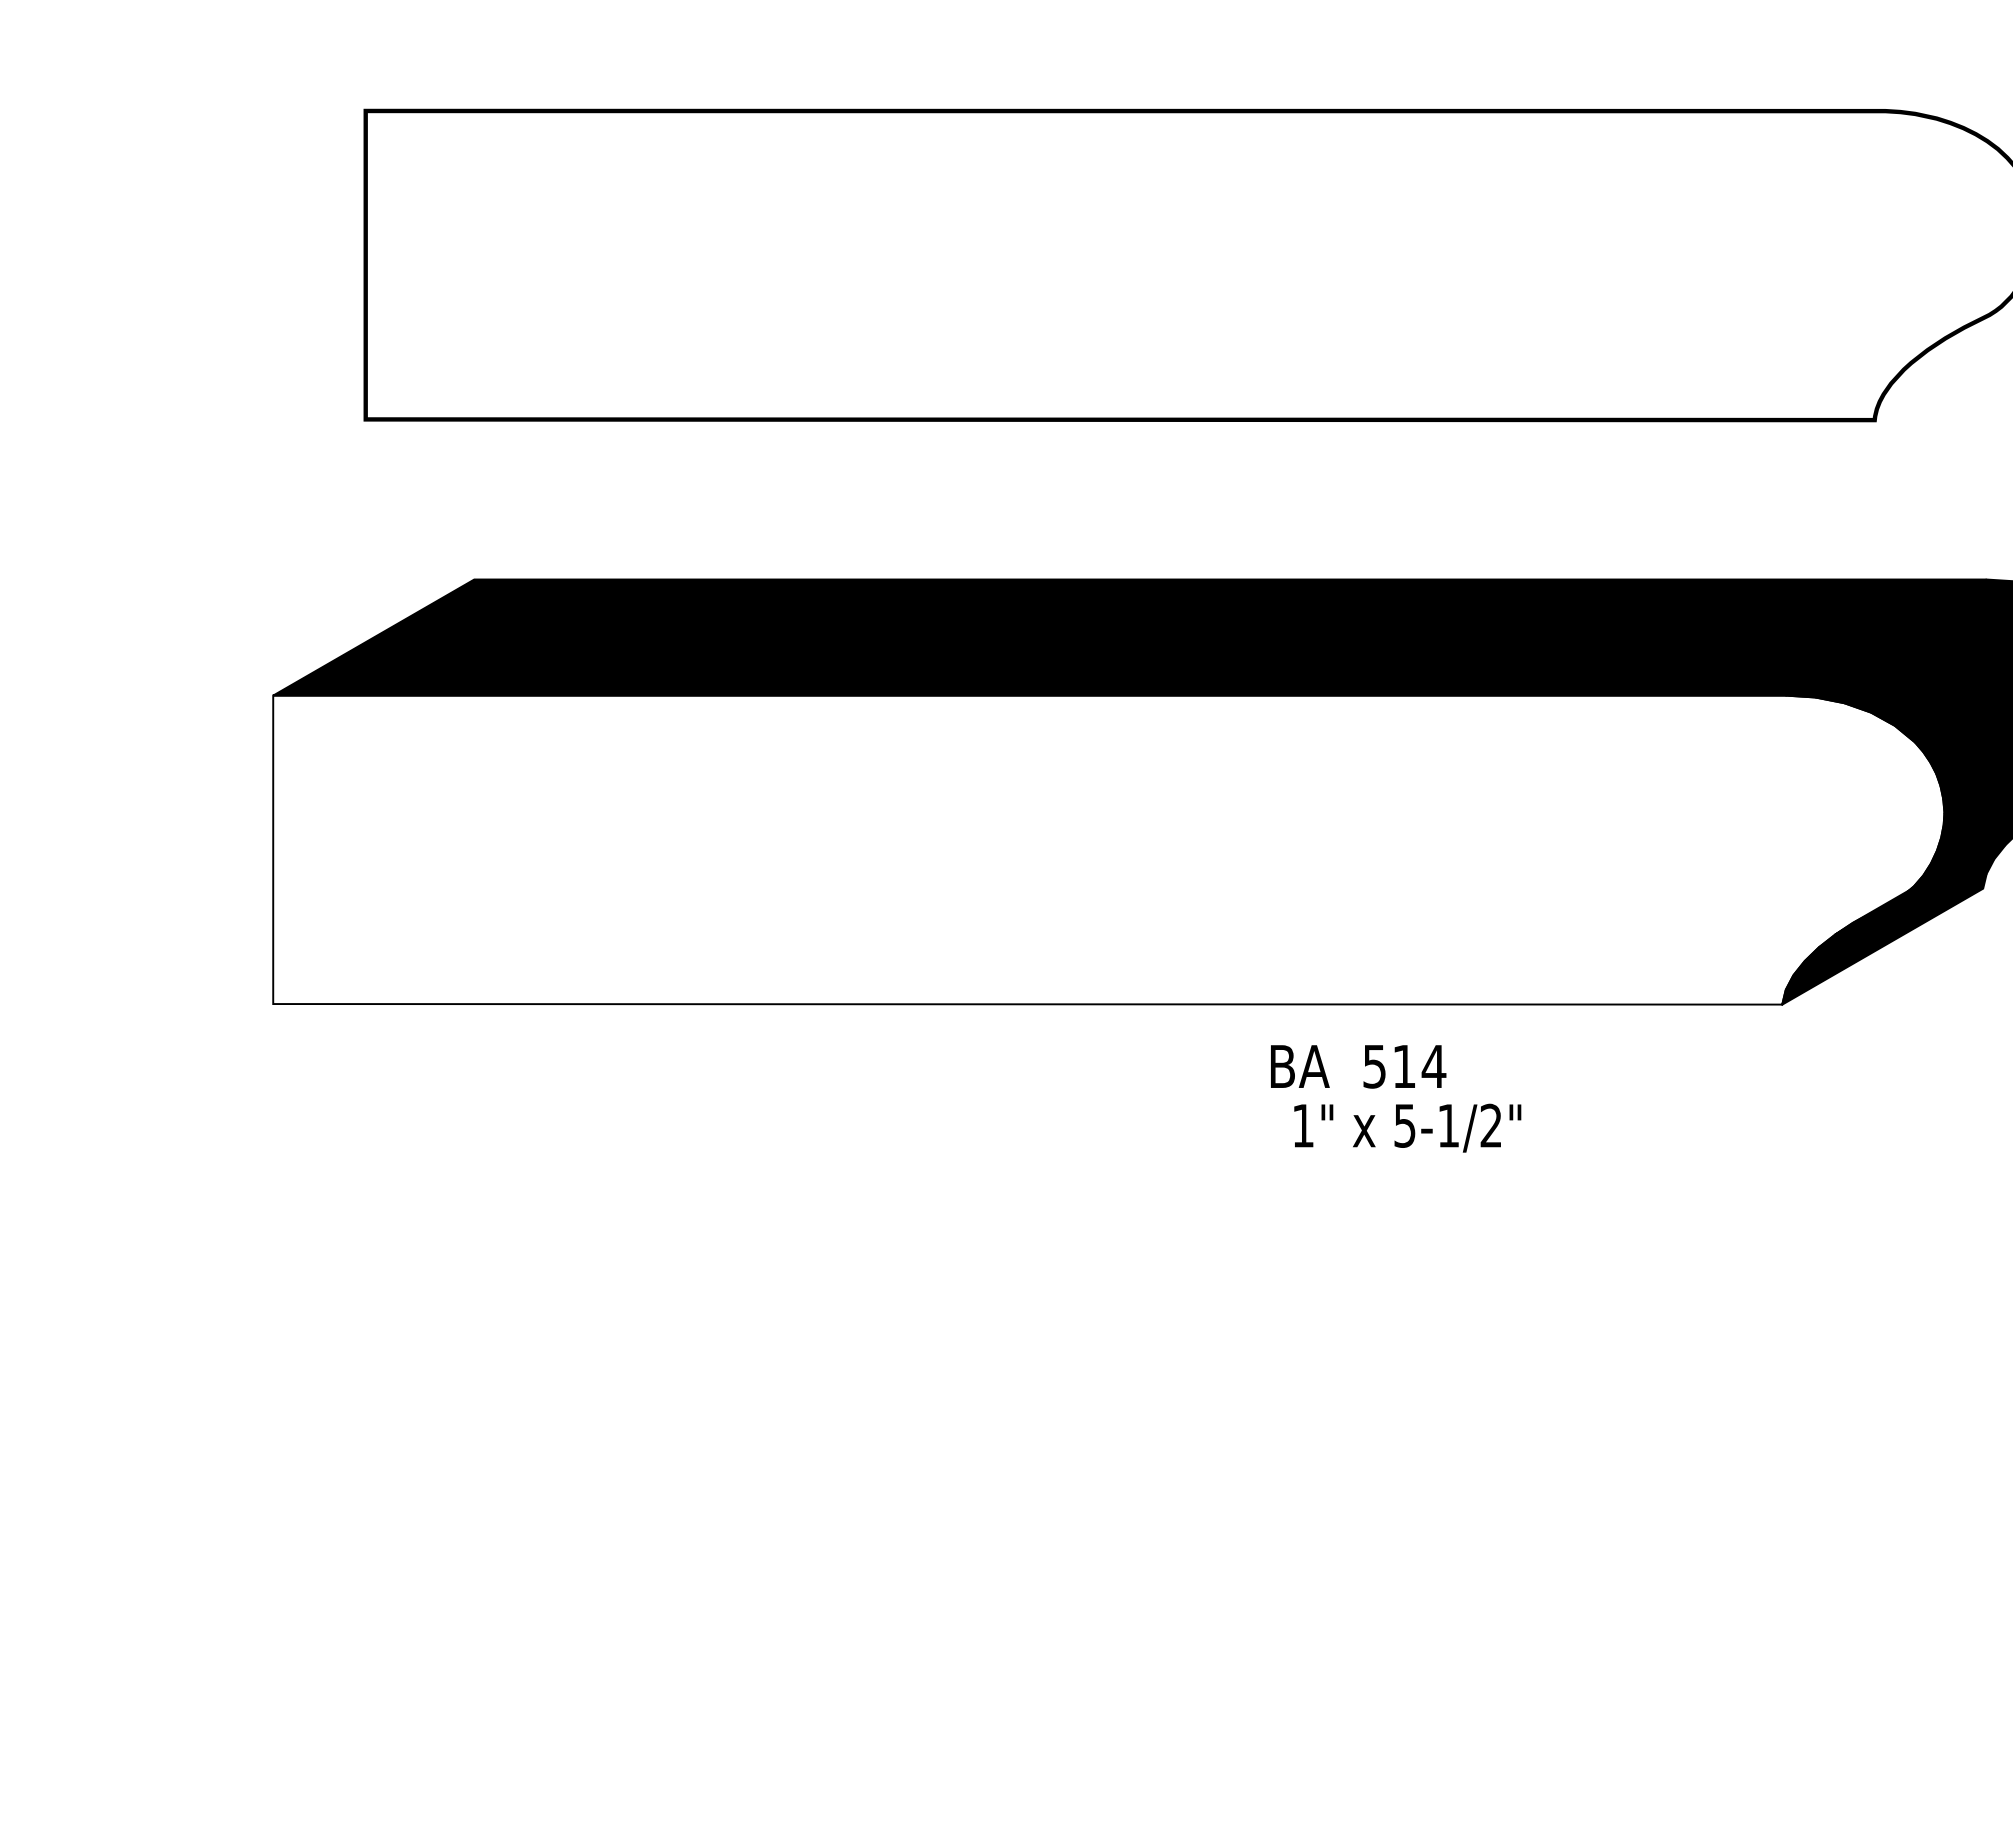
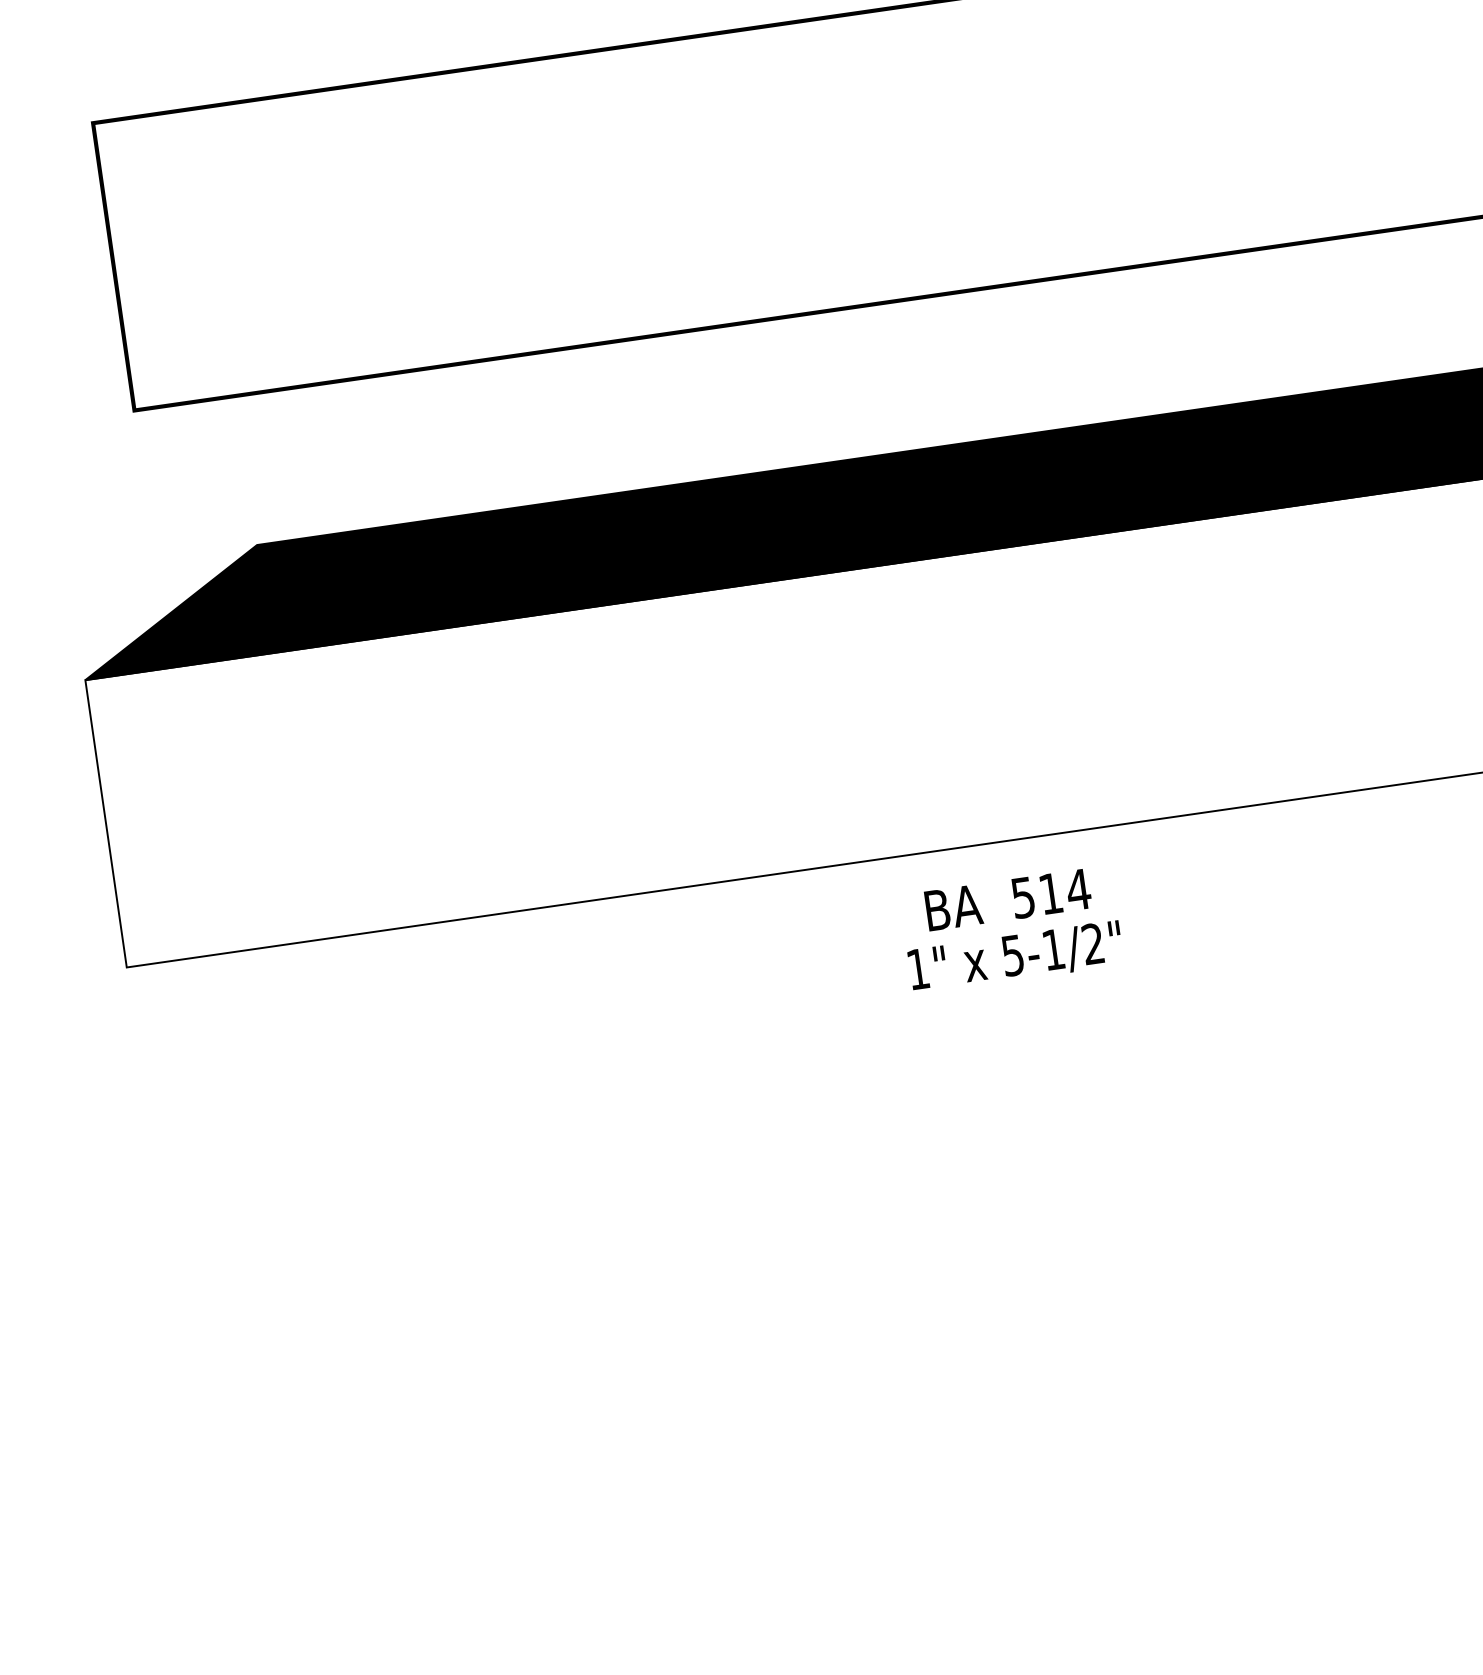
text: (1358, 1066) -> (1008, 899), moved
text: (1407, 1127) -> (1015, 956), moved

